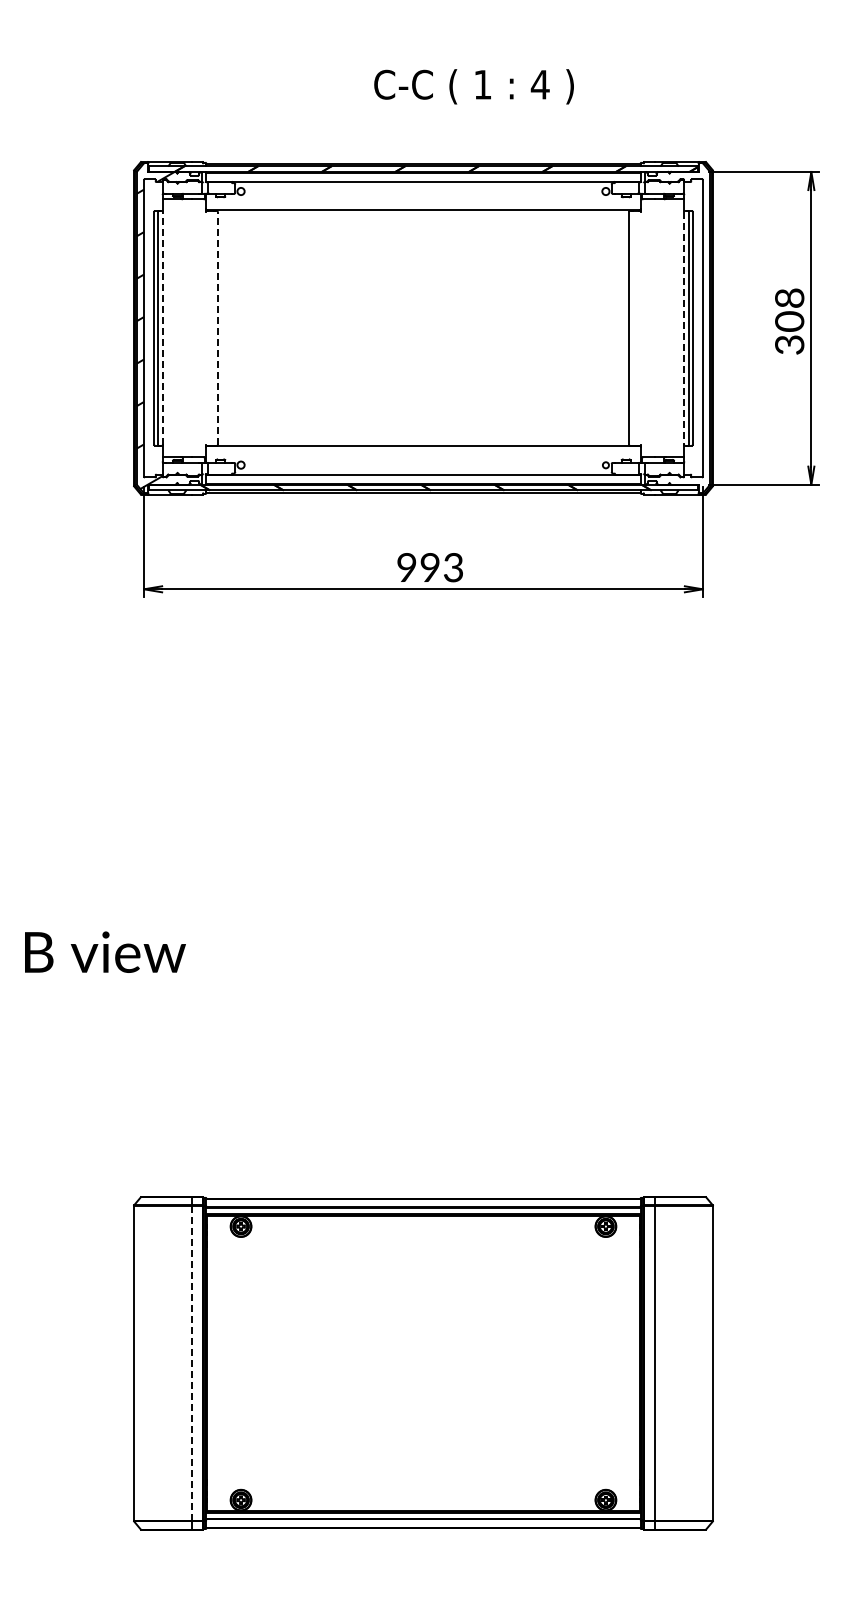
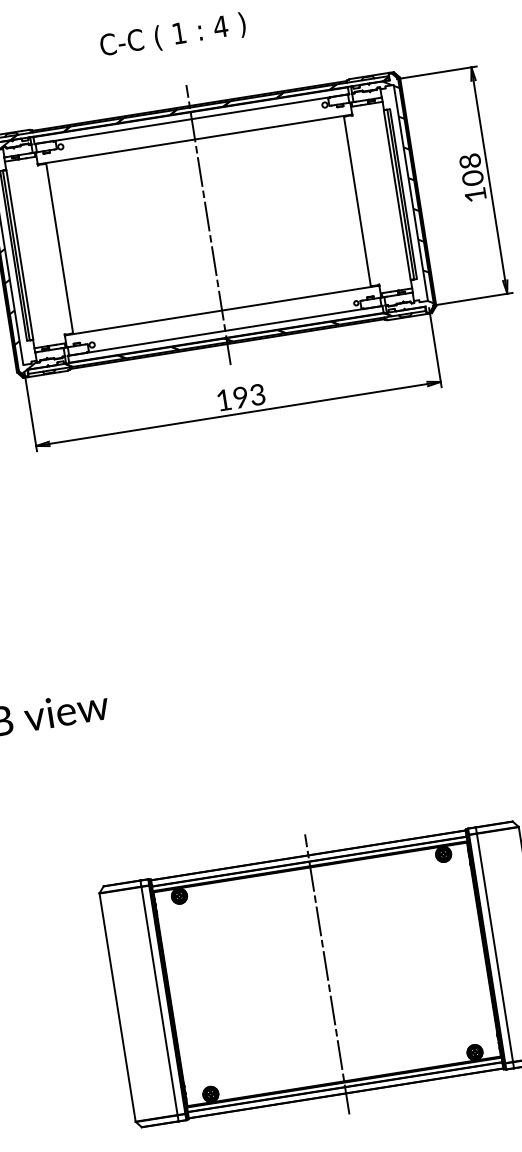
text: (473, 86) -> (172, 35), moved
hatch: (699, 326) -> (408, 192), added
line: (162, 327) -> (19, 254), dashed -> solid
line: (217, 327) -> (59, 248), dashed -> solid
line: (423, 327) -> (208, 224), added
line: (684, 328) -> (397, 195), dashed -> solid
text: (789, 344) -> (475, 194), 308 -> 108
text: (406, 567) -> (223, 400), 993 -> 193
line: (423, 1362) -> (327, 973), added
line: (191, 1363) -> (159, 1001), dashed -> solid

